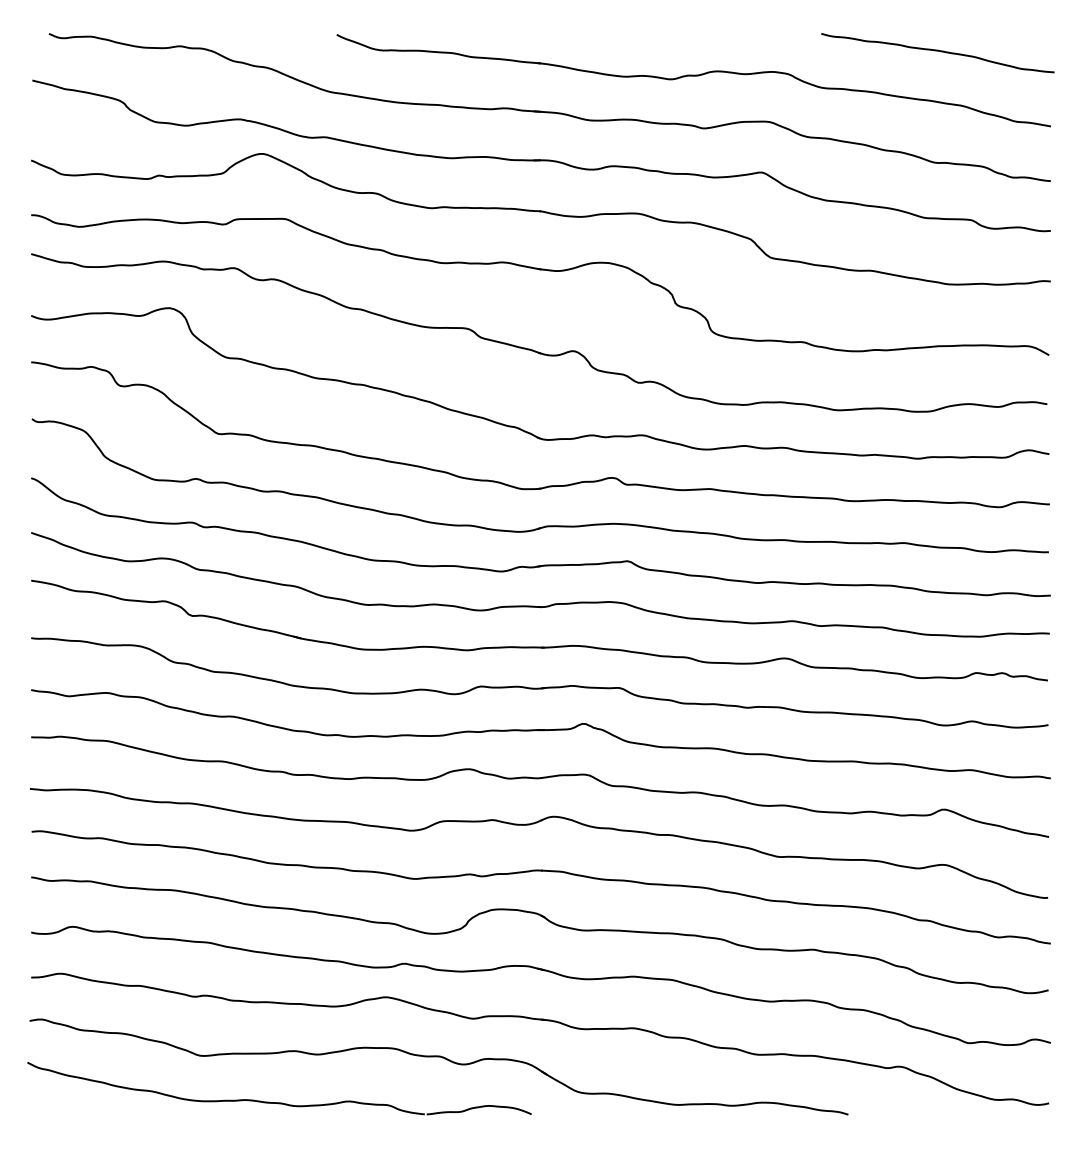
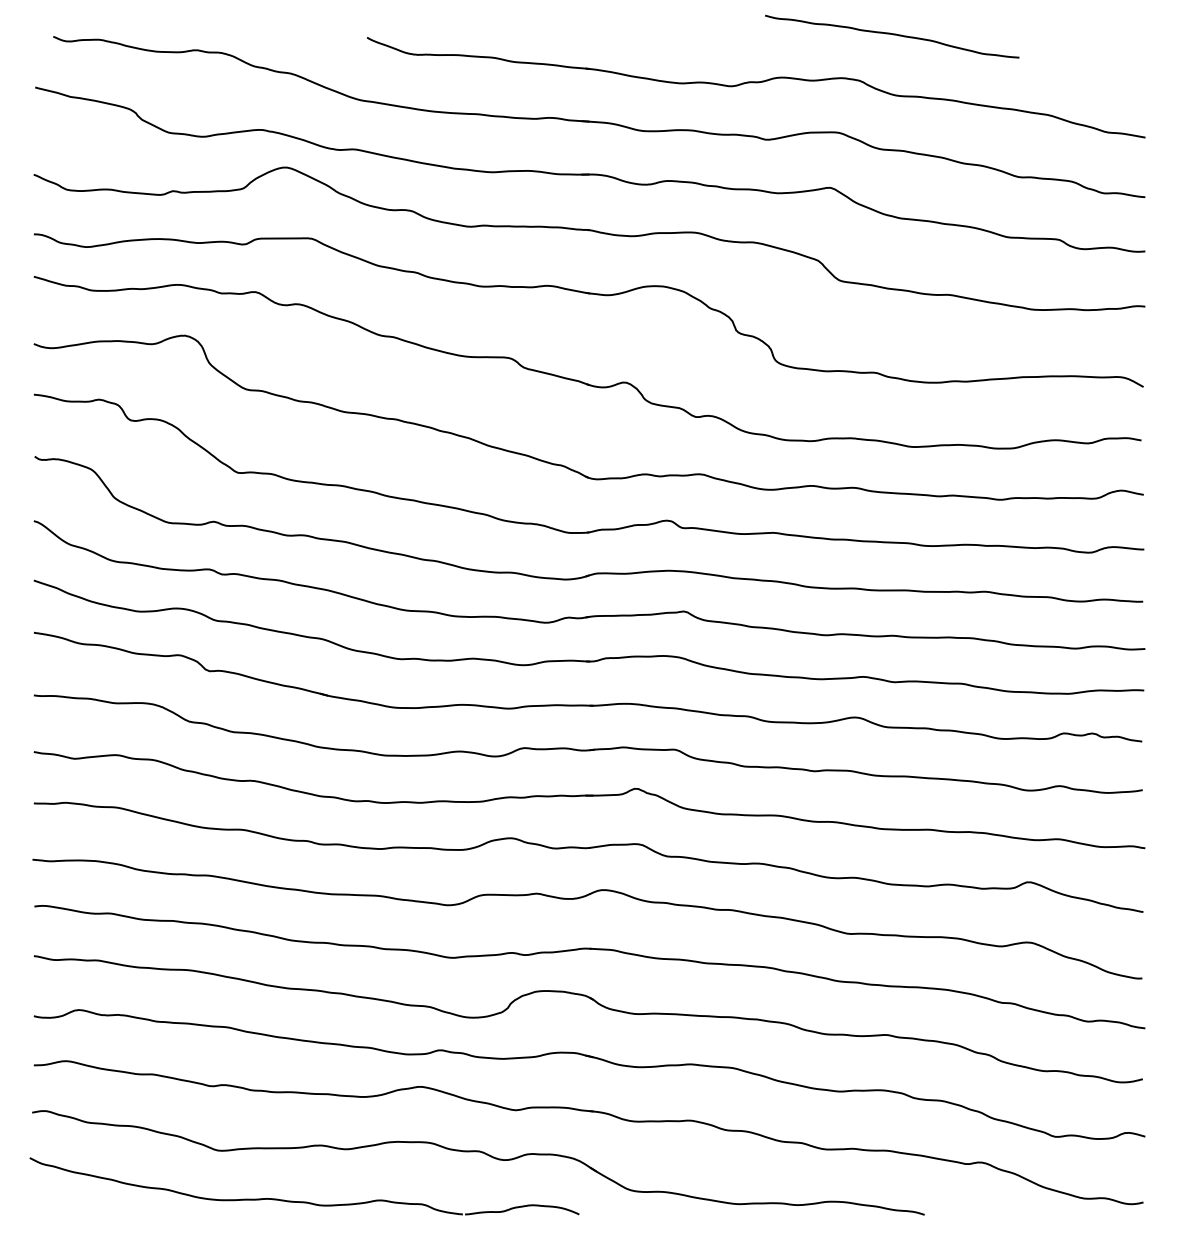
curve: (939, 52) -> (893, 35), moved

